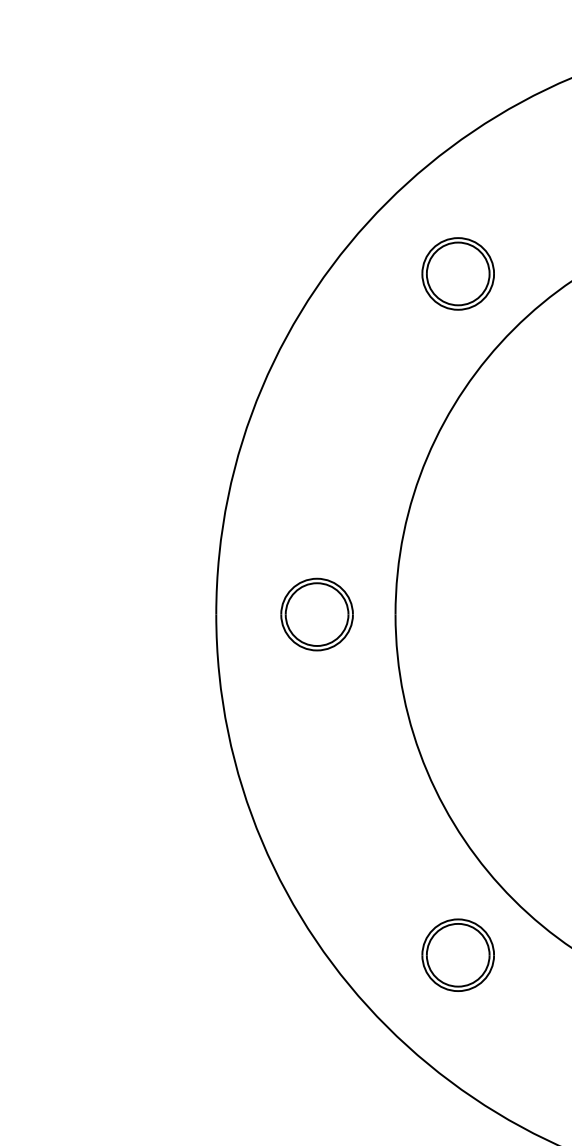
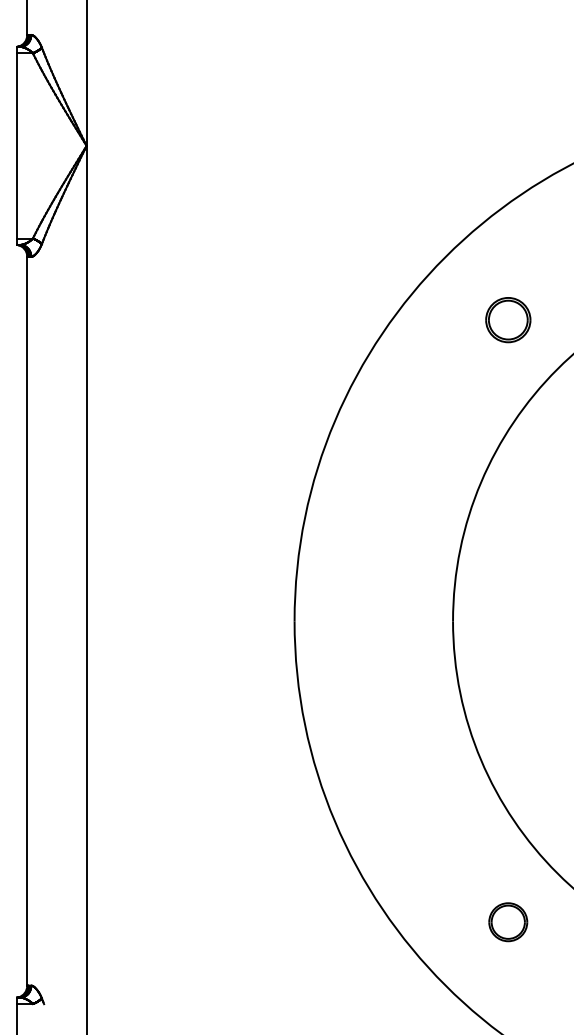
part: (457, 273) -> (507, 319), size x0.7
part: (316, 613) -> (383, 620), removed
part: (457, 954) -> (507, 921), size x0.6

